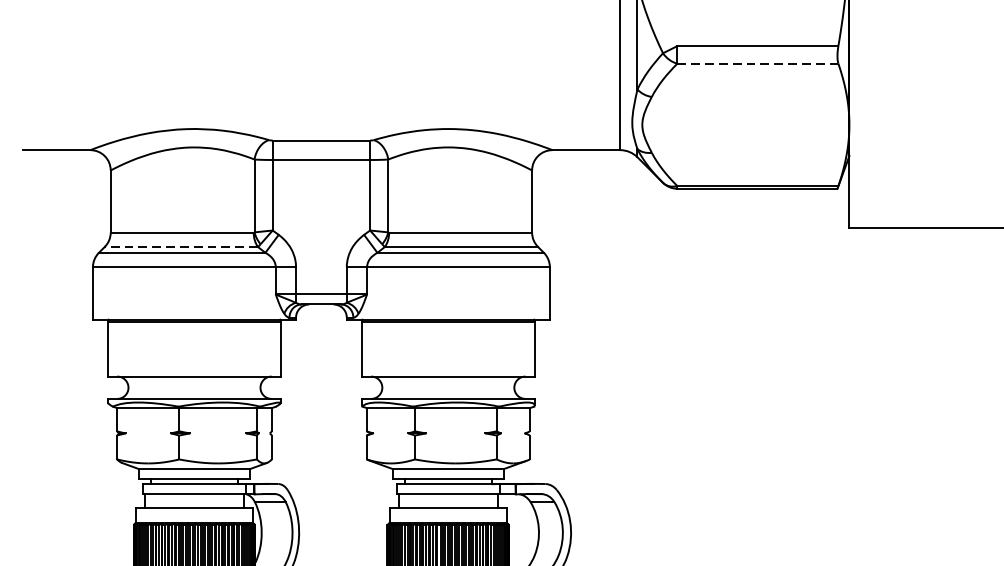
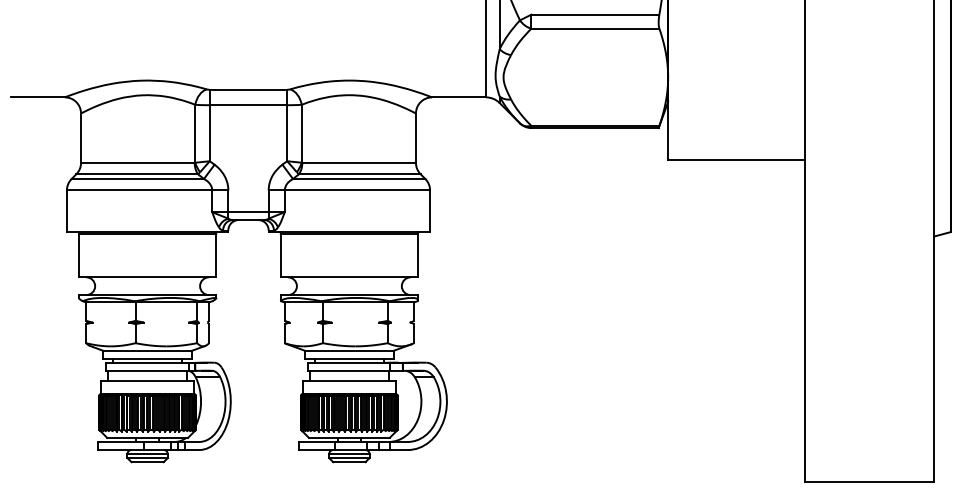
line: (758, 63) -> (595, 28), dashed -> solid
line: (181, 247) -> (137, 174), dashed -> solid

